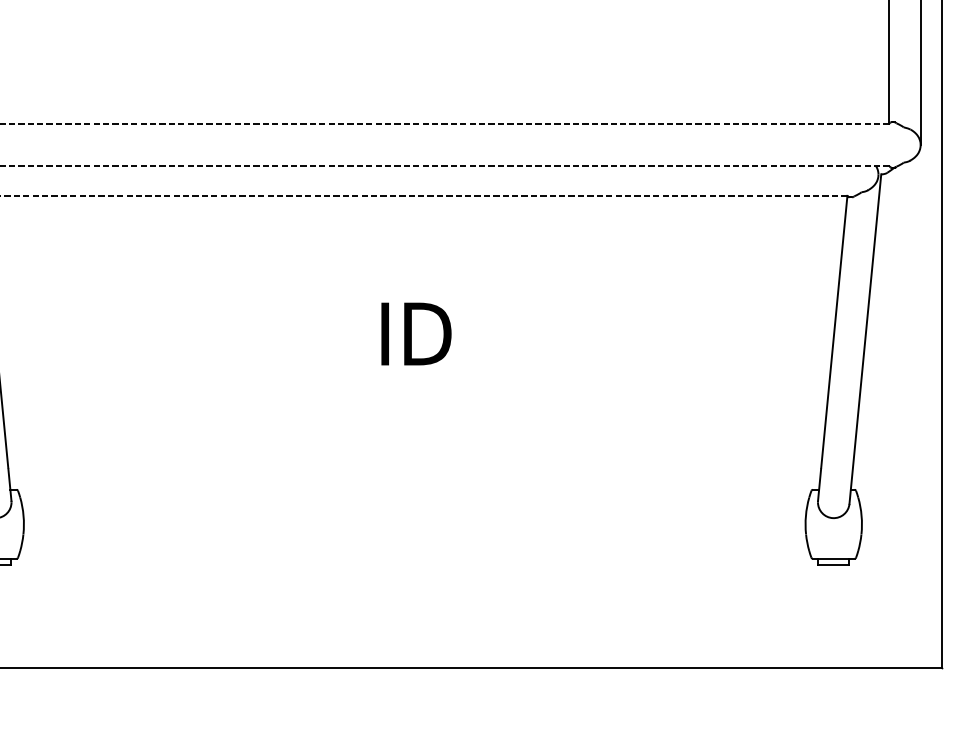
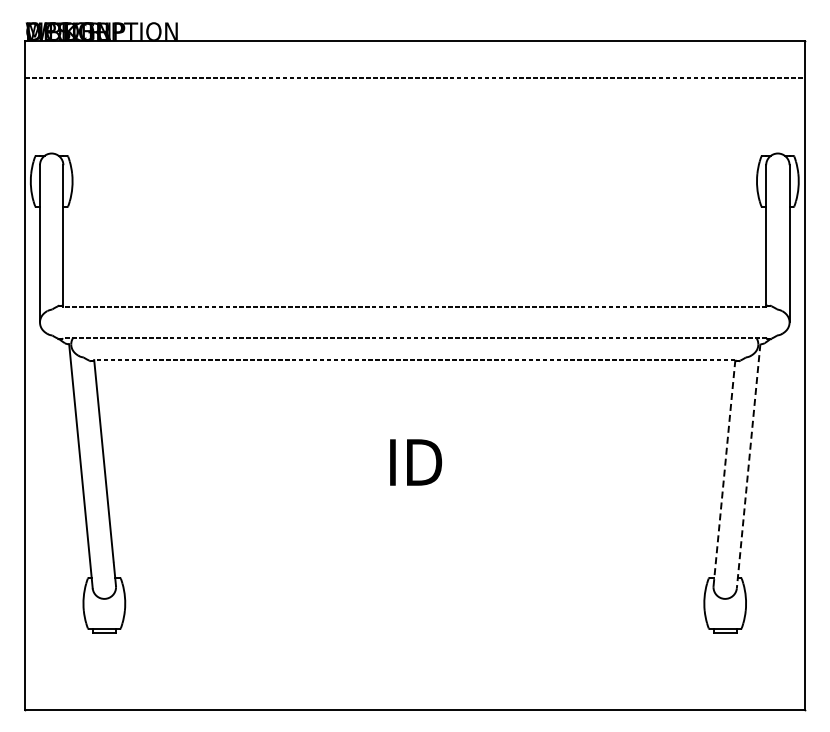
line: (865, 339) -> (748, 466), solid -> dashed
line: (832, 348) -> (724, 473), solid -> dashed

